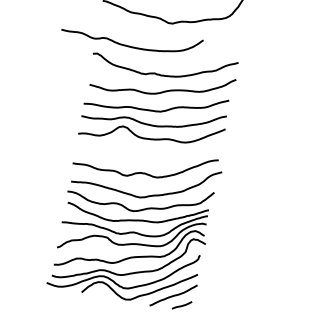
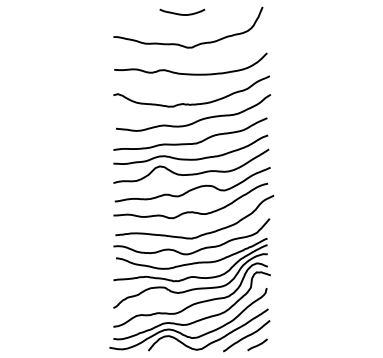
curve: (130, 45) -> (190, 73), moved
curve: (151, 151) -> (194, 187), added

